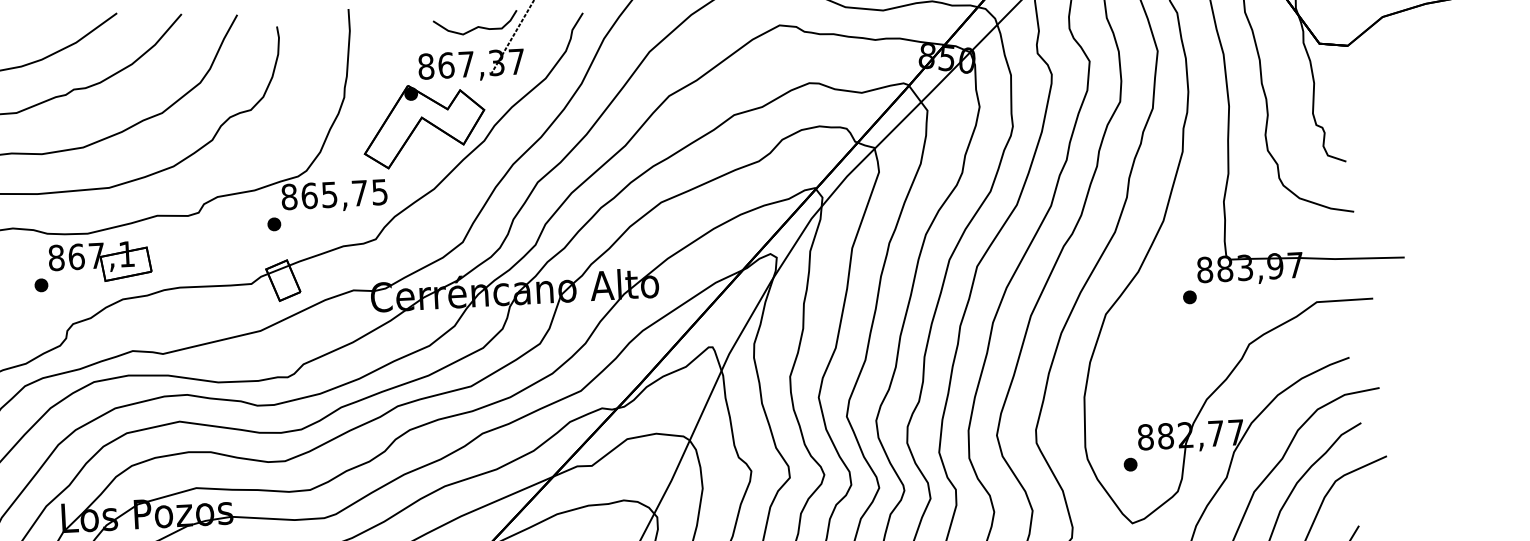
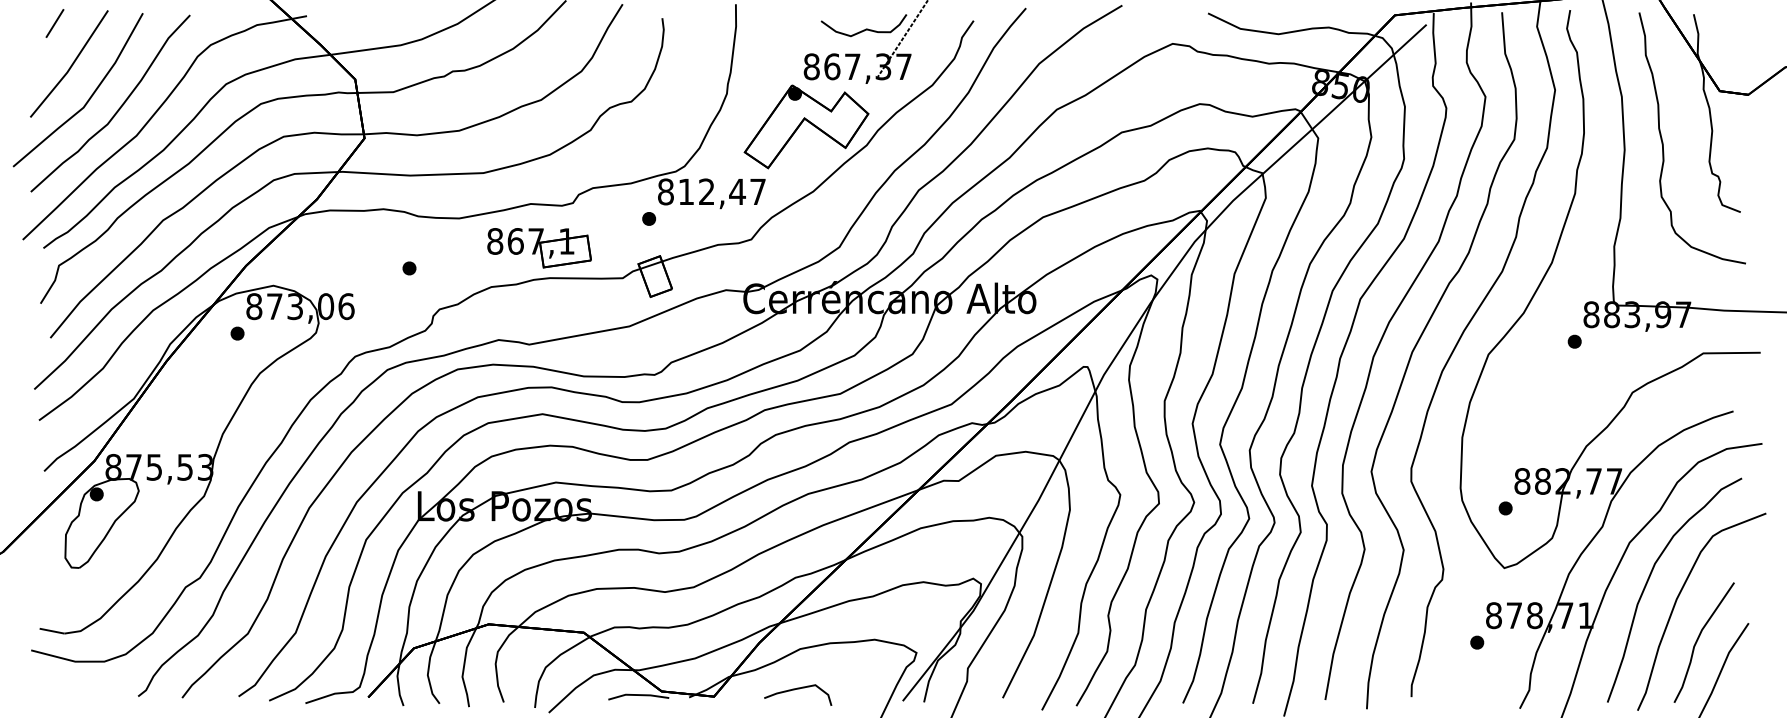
text: (344, 193) -> (721, 191), 865,75 -> 812,47
part: (100, 262) -> (539, 248), moved

